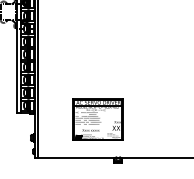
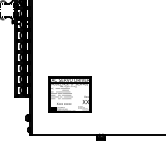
part: (97, 119) -> (69, 94), moved

